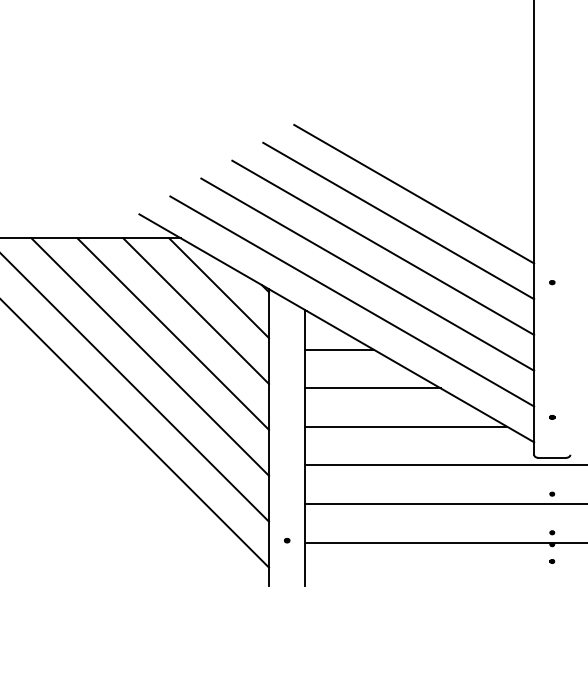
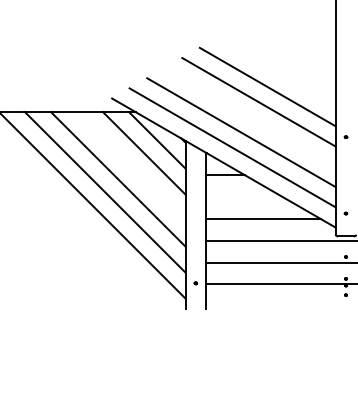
line: (381, 247) -> (249, 117), removed
line: (171, 334) -> (130, 166), removed
line: (373, 389) -> (244, 197), removed

